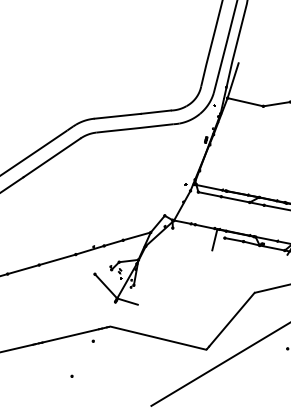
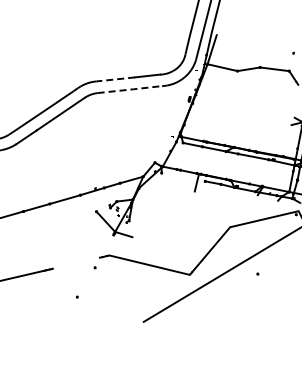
line: (117, 116) -> (115, 79), solid -> dashed
line: (134, 128) -> (129, 89), solid -> dashed
line: (69, 334) -> (75, 262), removed

